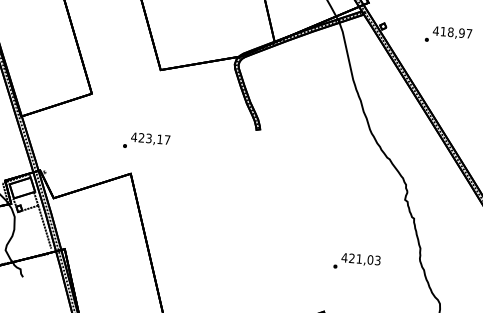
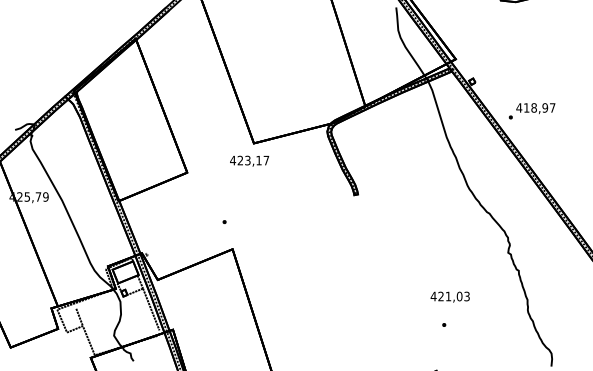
text: (447, 35) -> (531, 111), moved
text: (150, 138) -> (249, 160), moved
text: (360, 259) -> (449, 296), moved

